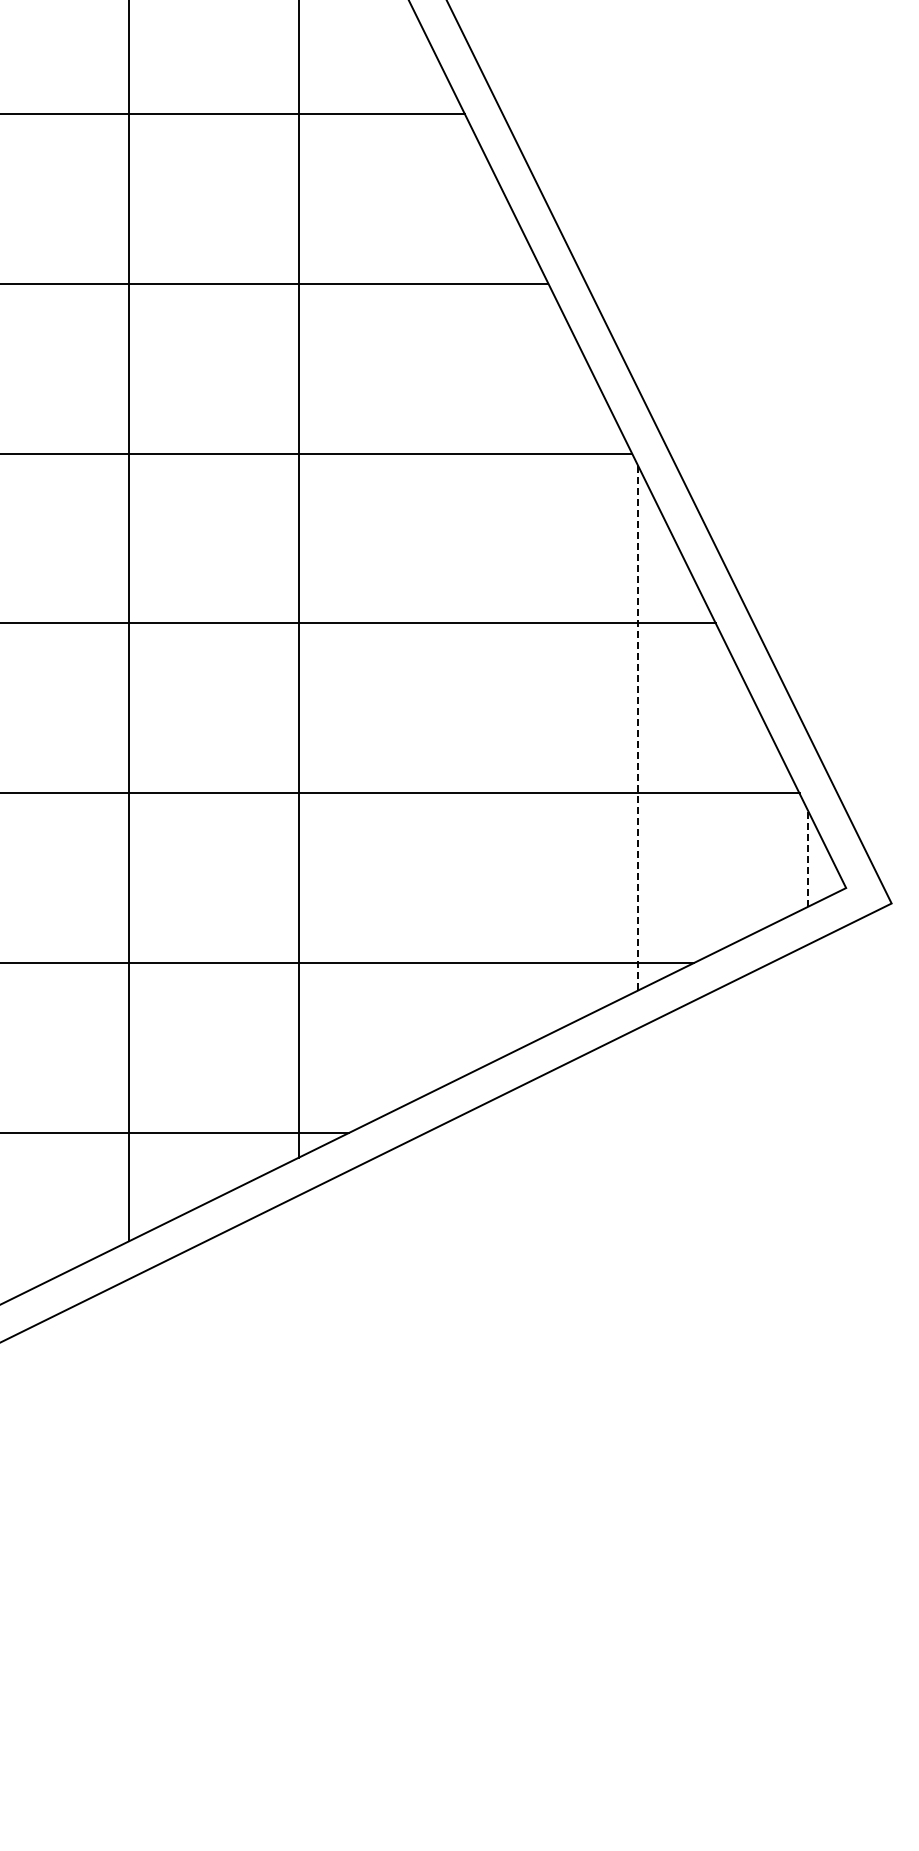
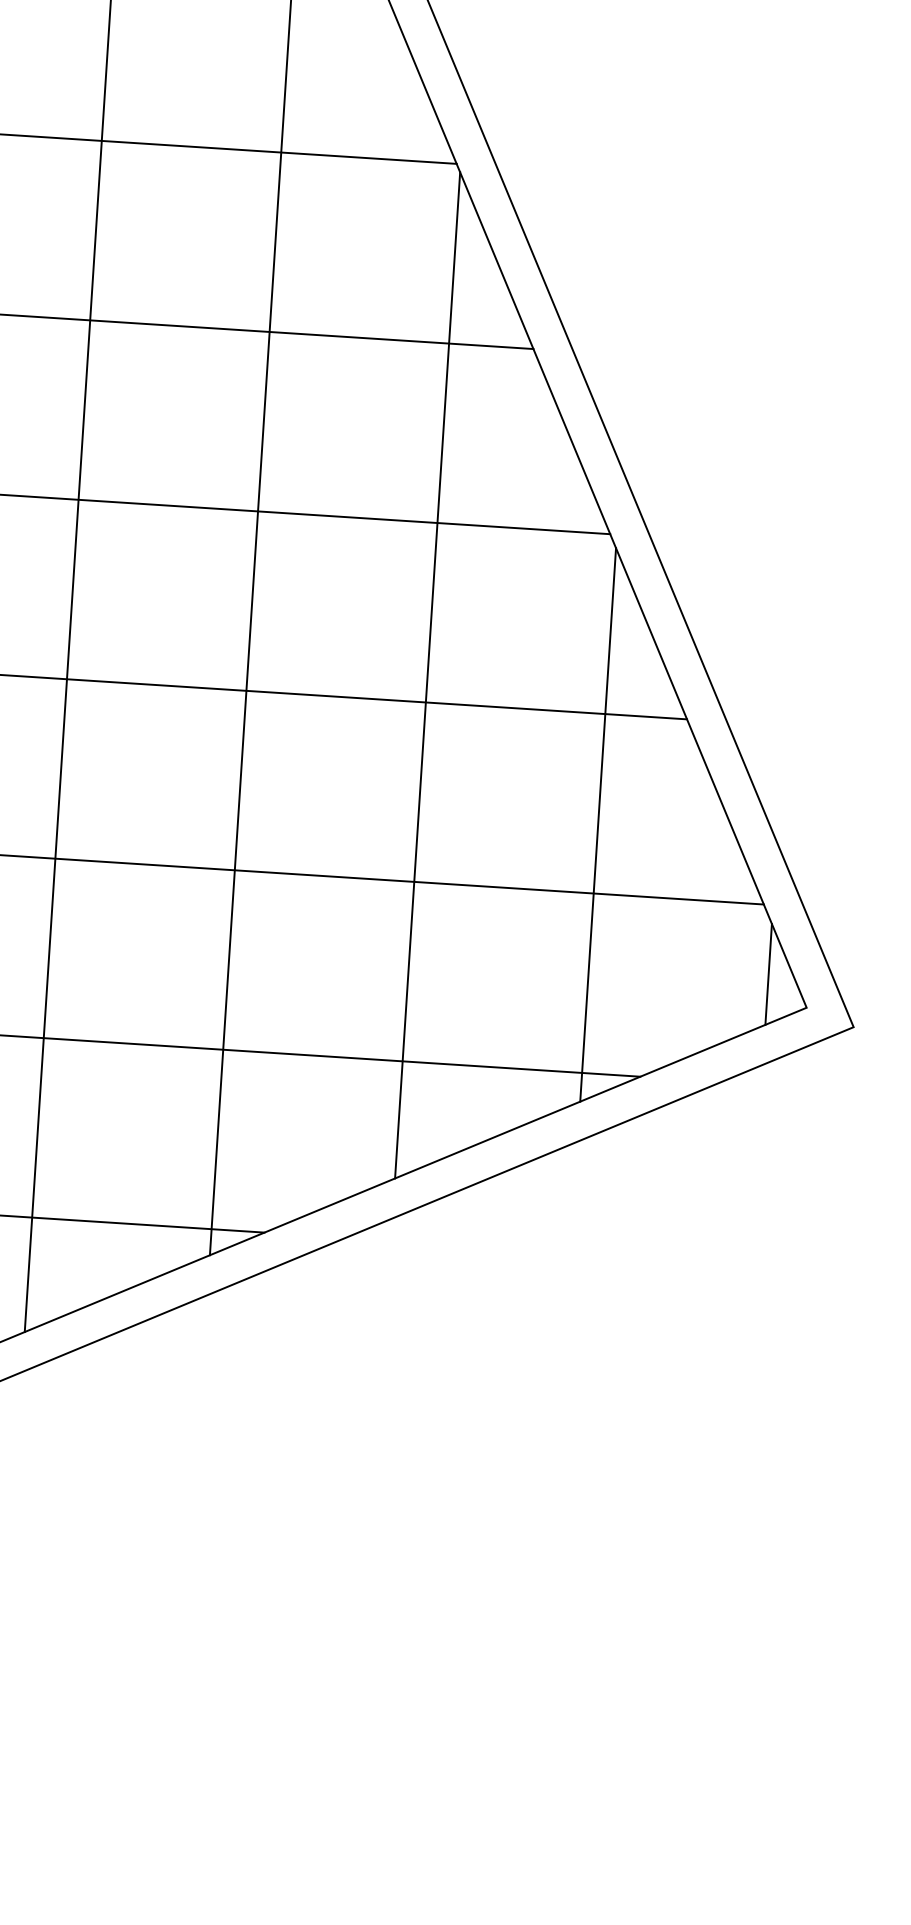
line: (468, 597) -> (427, 675), added
line: (638, 727) -> (598, 823), dashed -> solid
line: (808, 858) -> (768, 973), dashed -> solid

